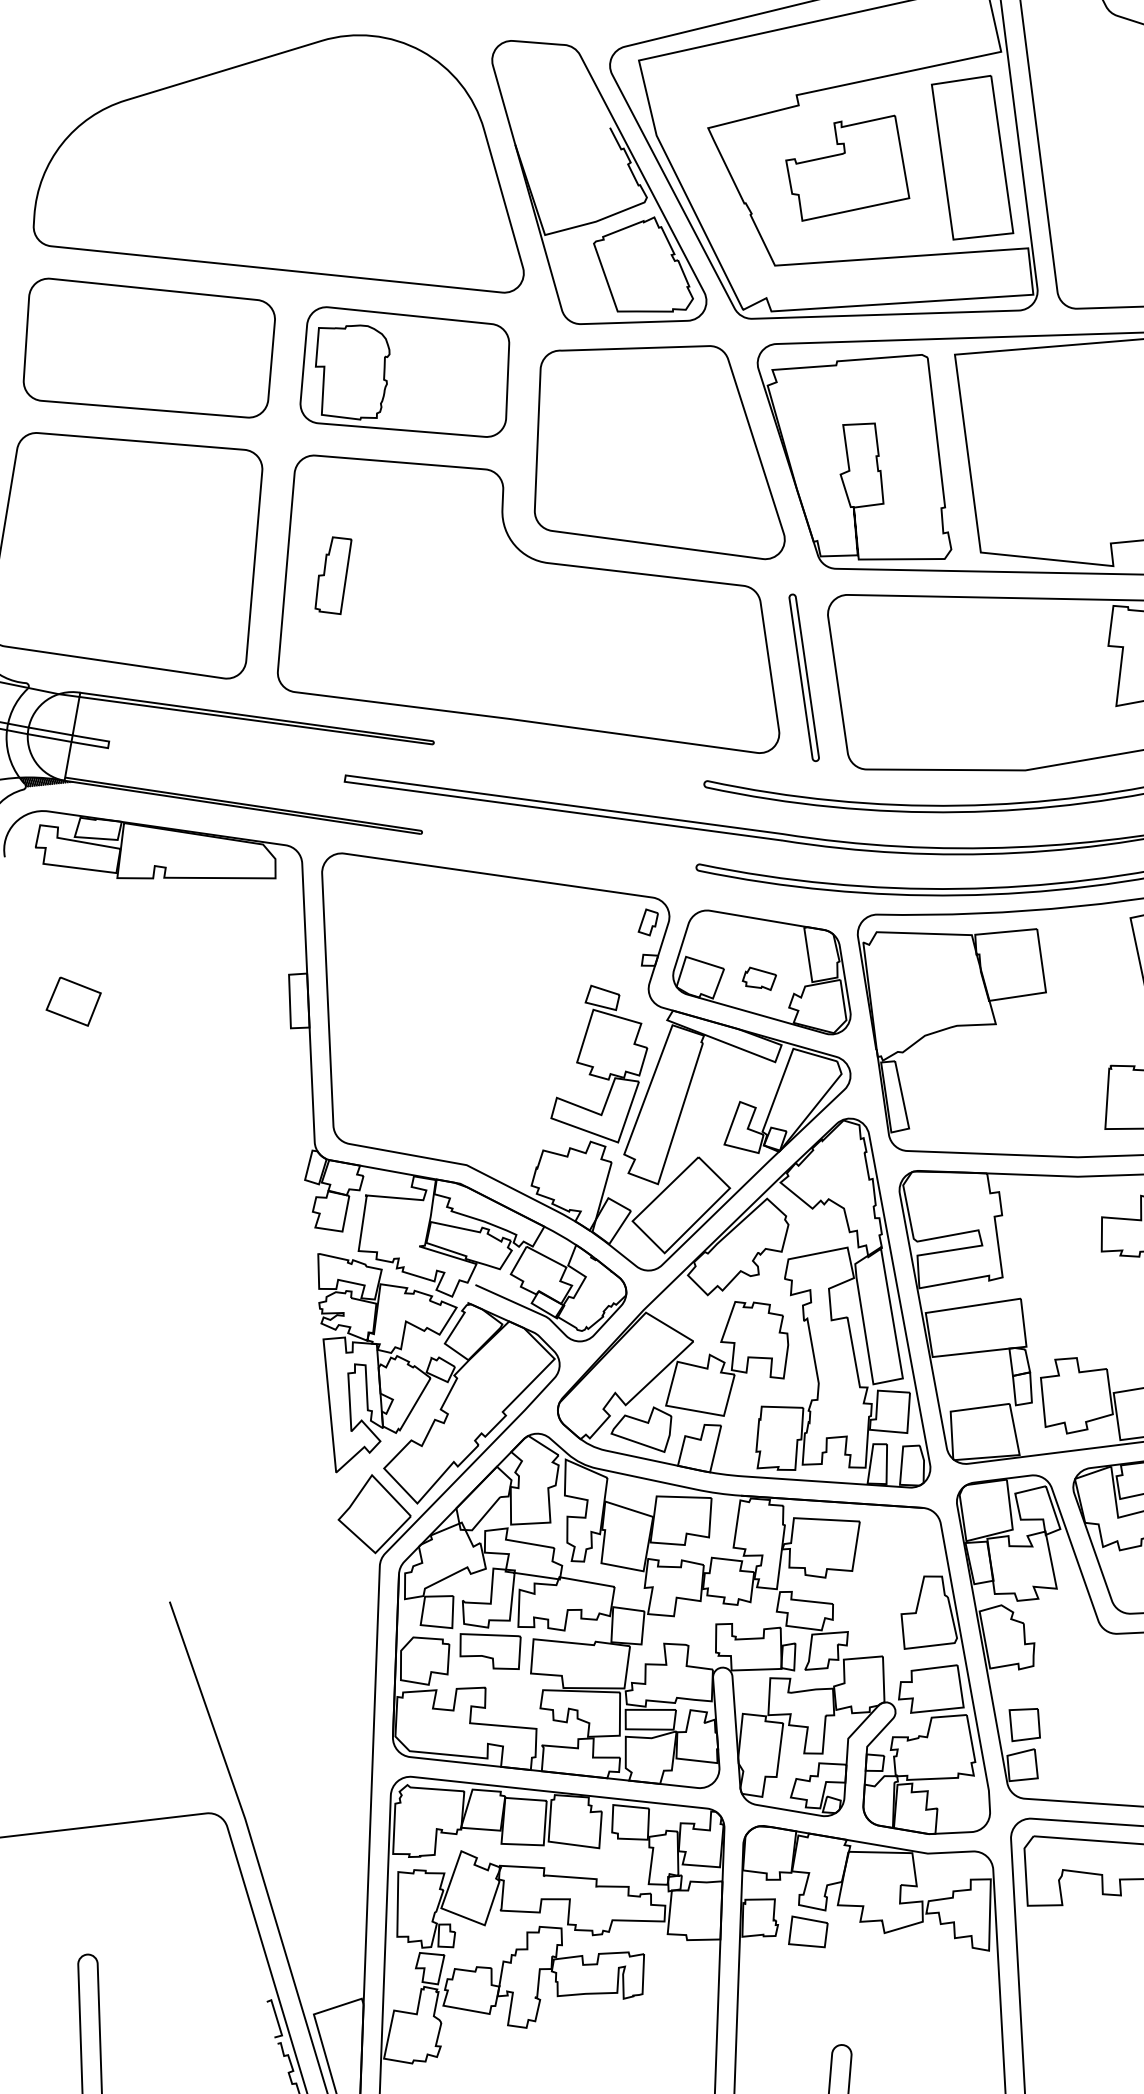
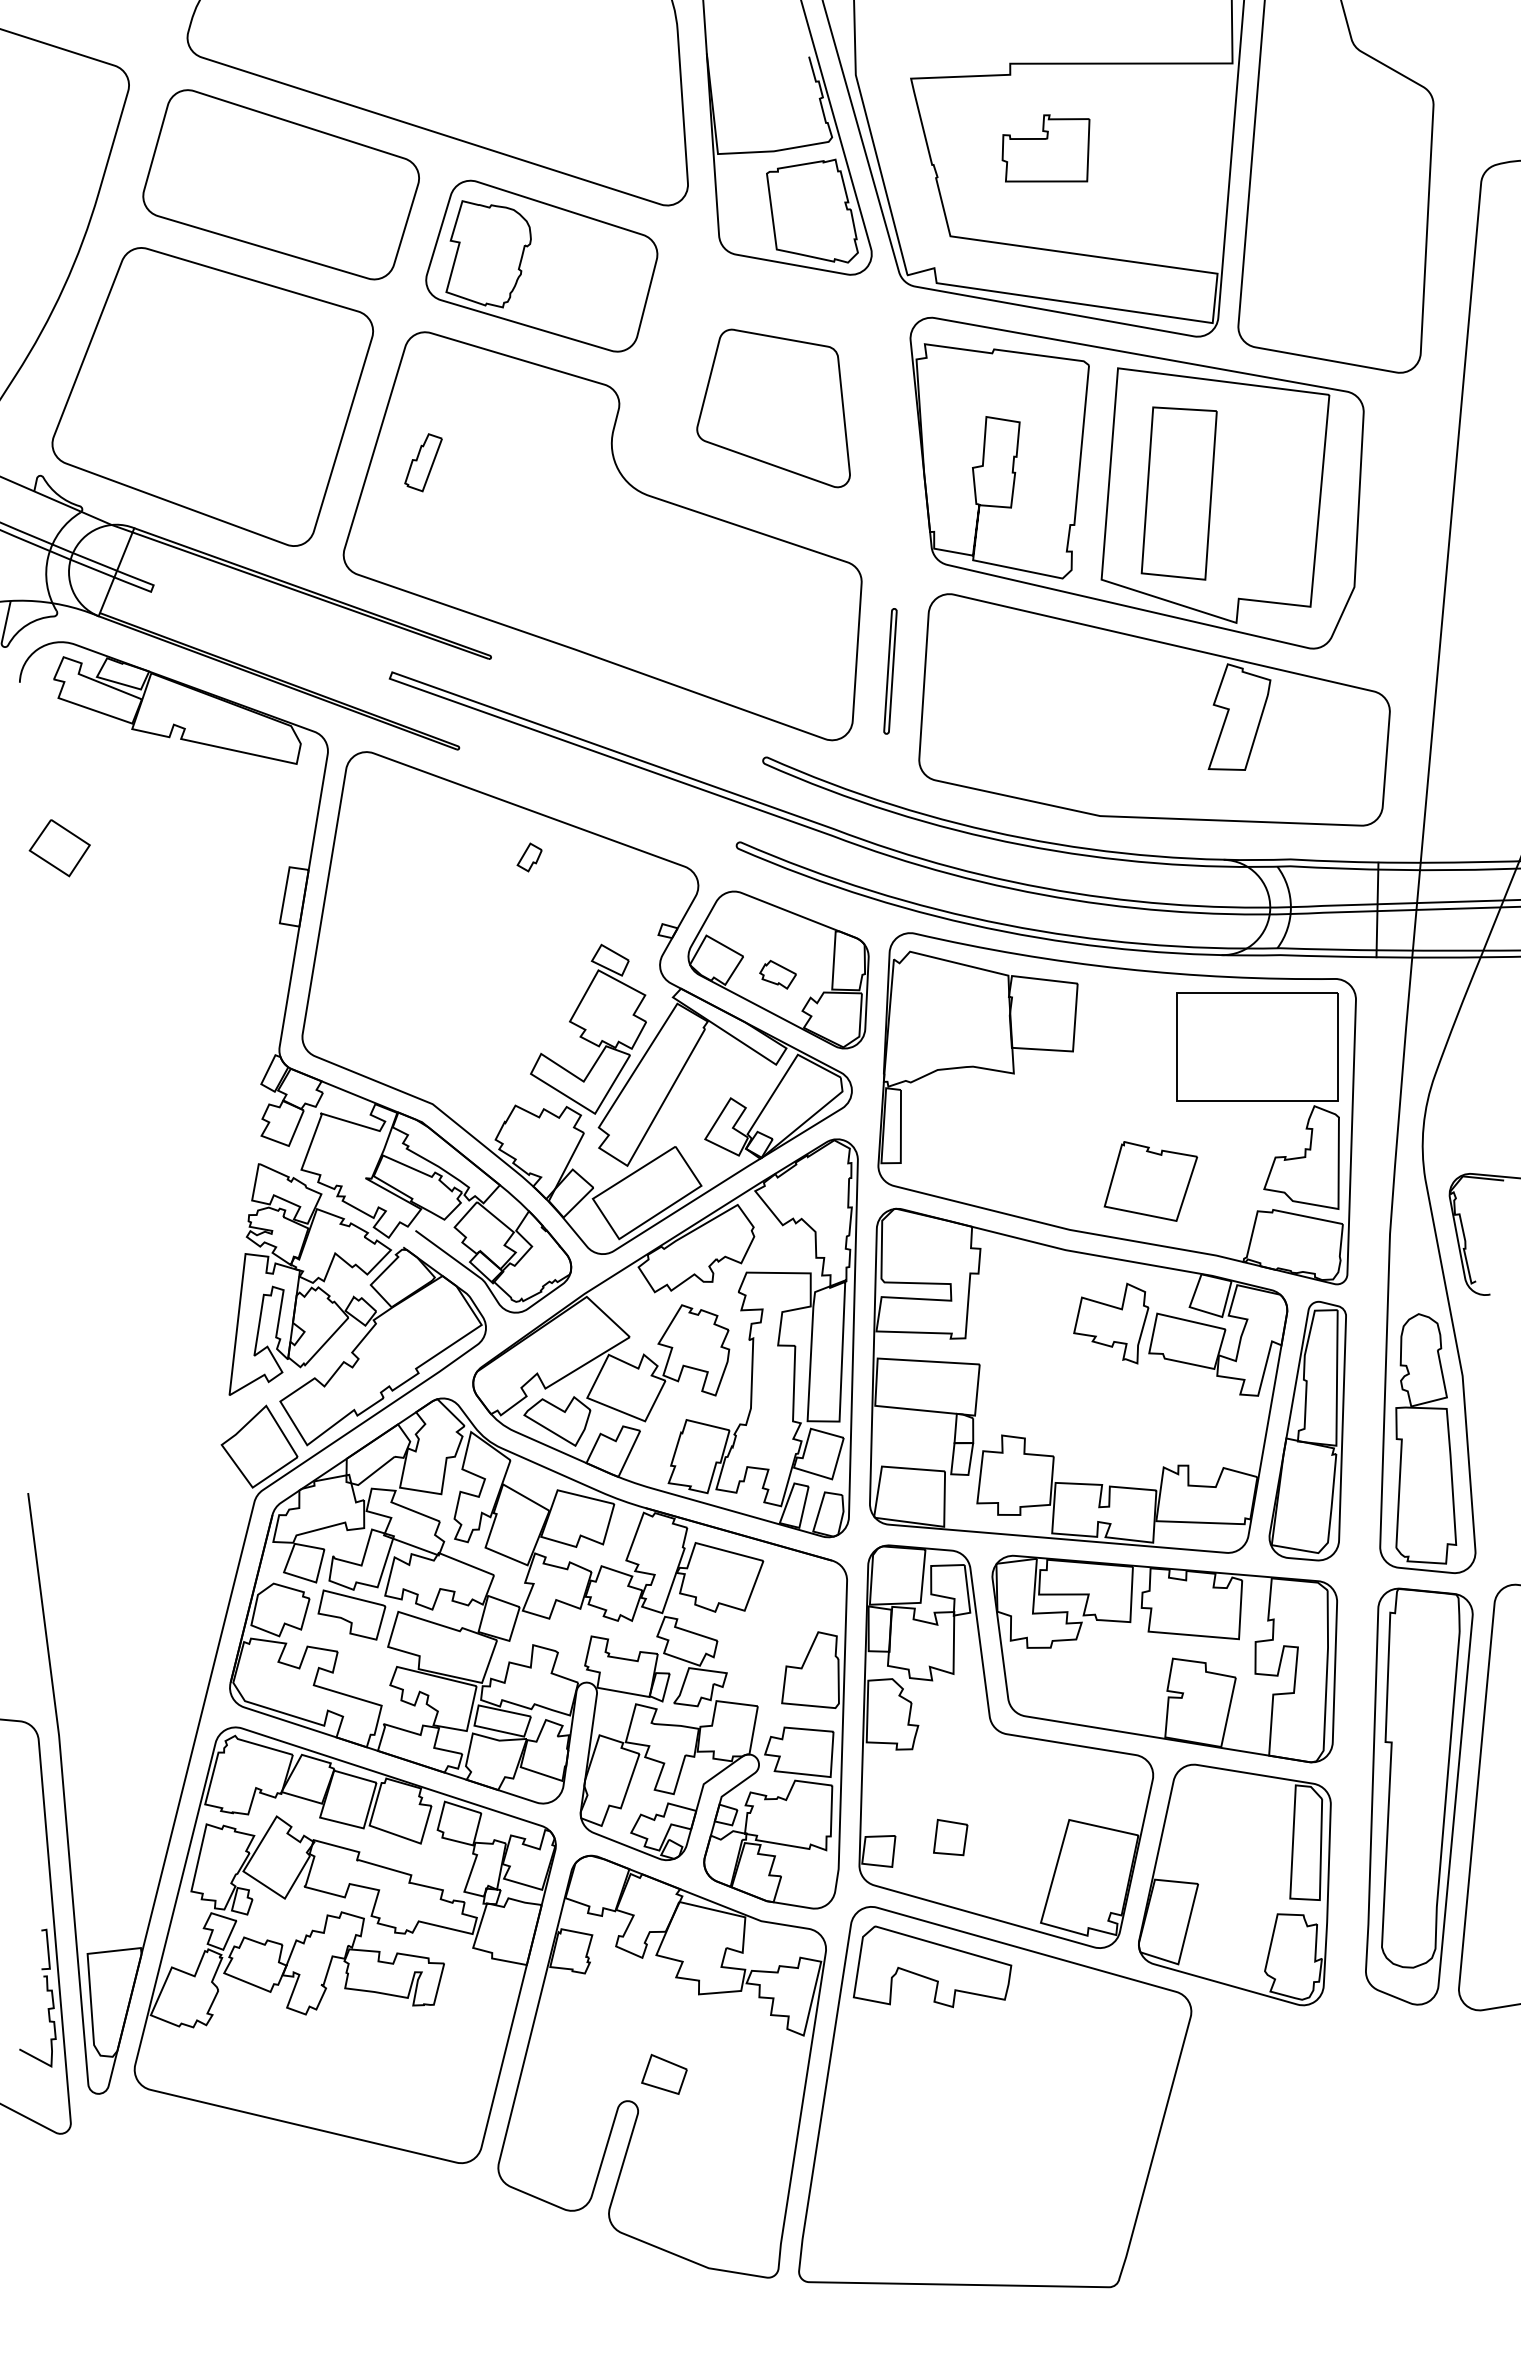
part: (971, 159) -> (1178, 493), moved
part: (845, 166) -> (1045, 148), size x0.7
part: (645, 458) -> (773, 408), size x0.6
part: (333, 576) -> (423, 462), size x0.7
part: (804, 677) -> (890, 671), size x0.7
hatch: (47, 779) -> (81, 611), removed
part: (648, 922) -> (529, 857), moved
part: (1024, 1723) -> (950, 1837), moved
part: (807, 1931) -> (664, 2073), moved

